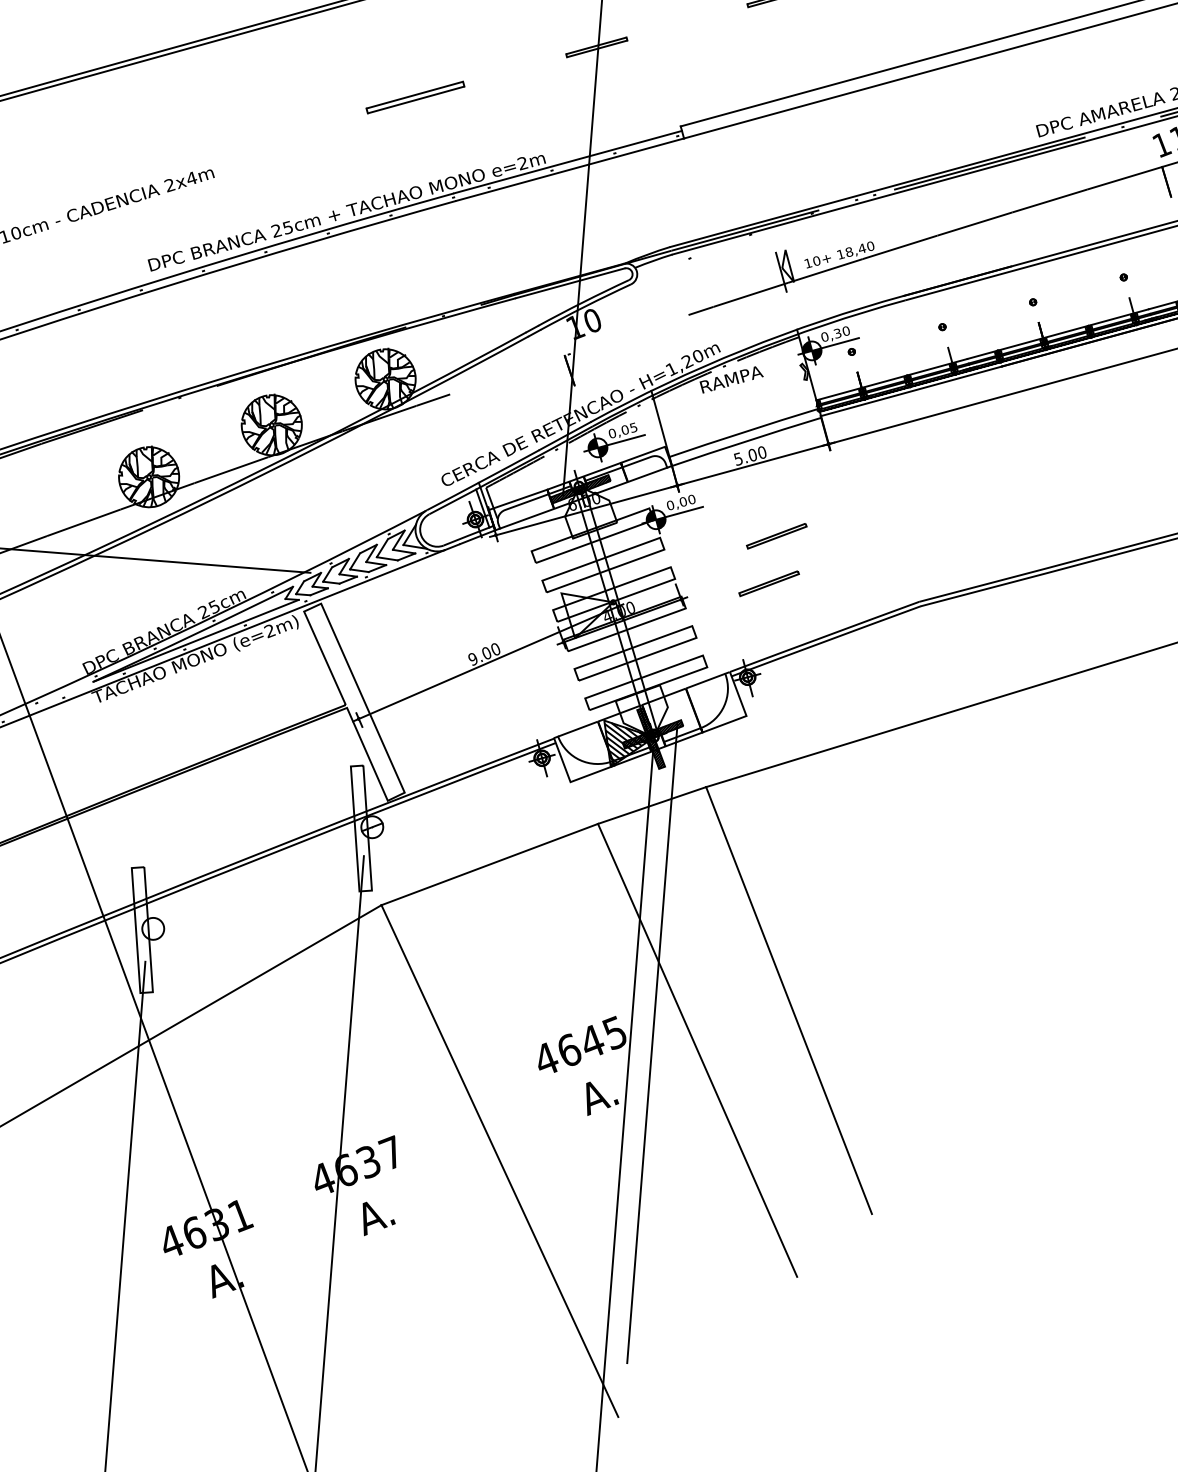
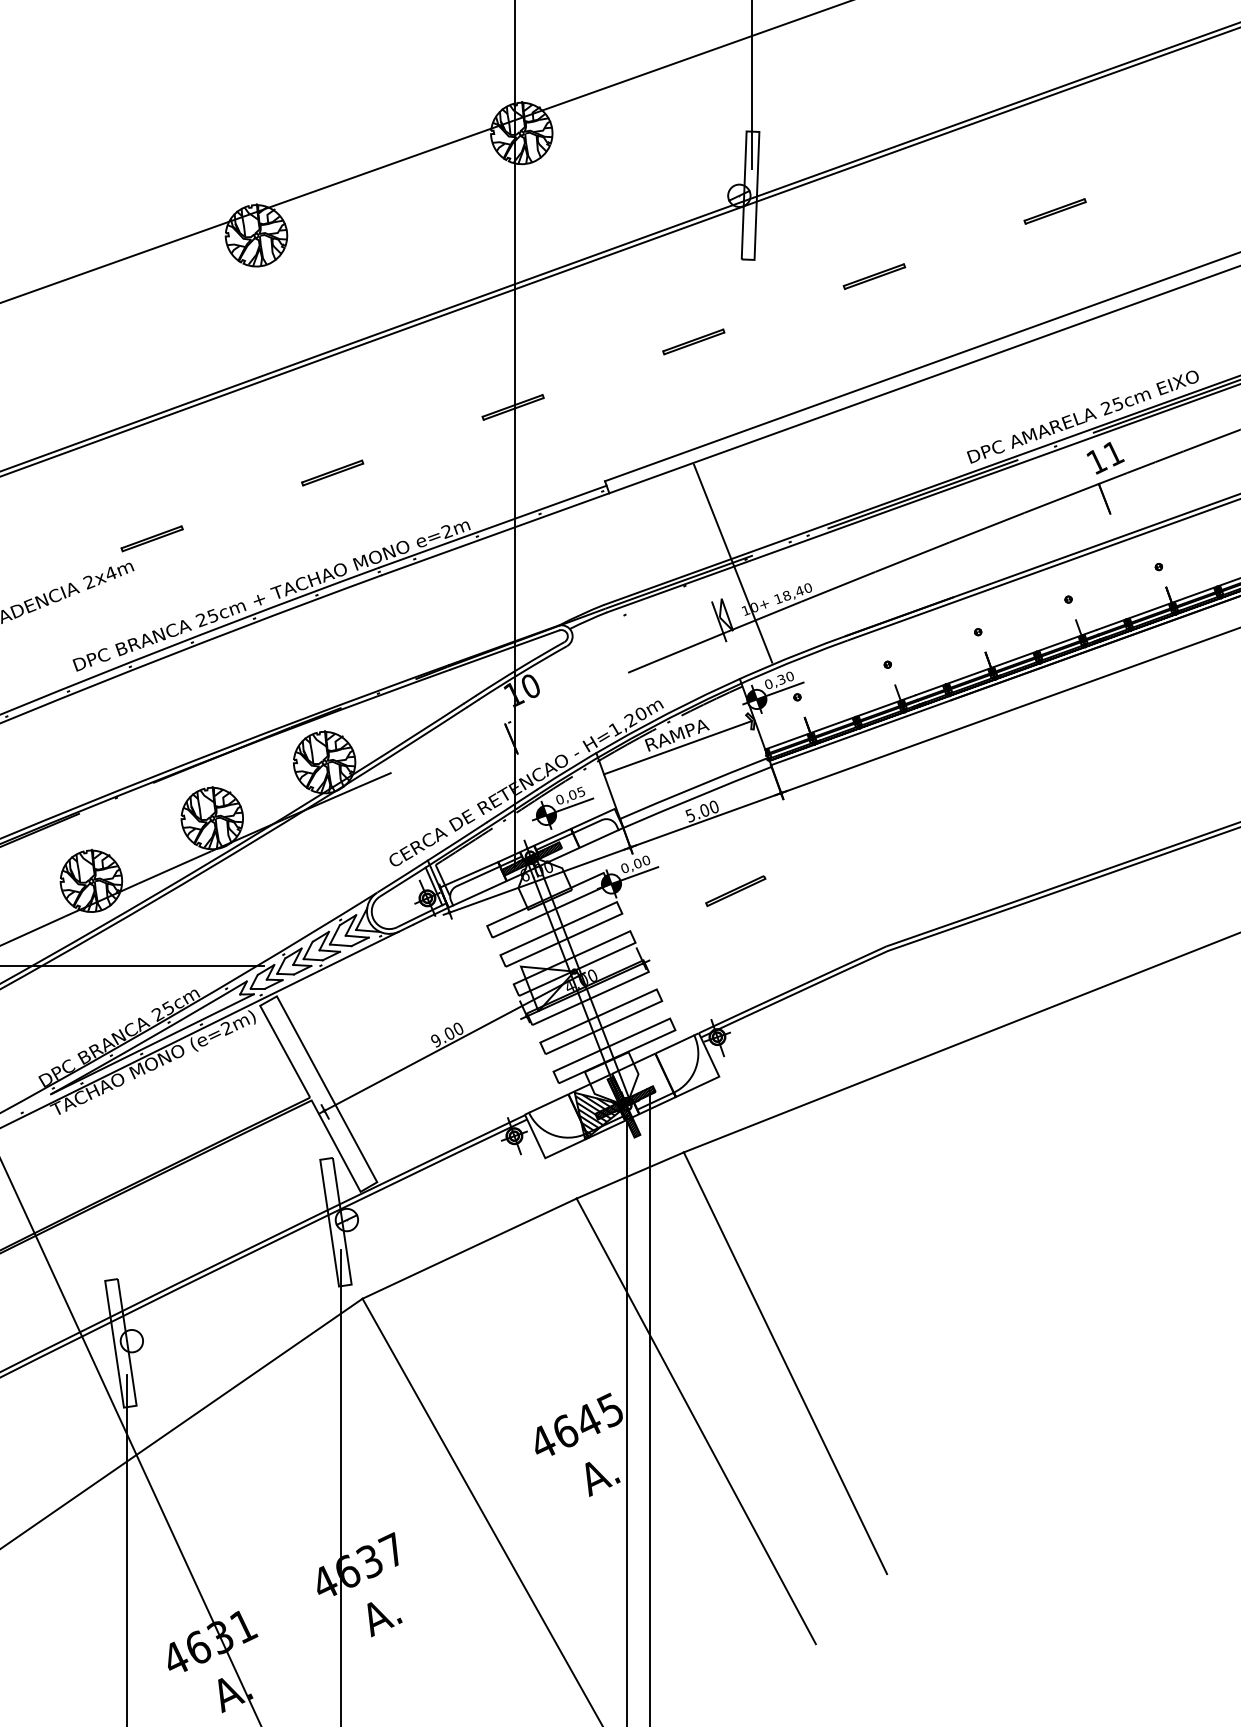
part: (415, 96) -> (332, 472), size x0.62
part: (233, 147) -> (151, 538), added
line: (799, 216) -> (733, 563), added
line: (731, 391) -> (677, 747), added
part: (768, 584) -> (731, 940), removed

